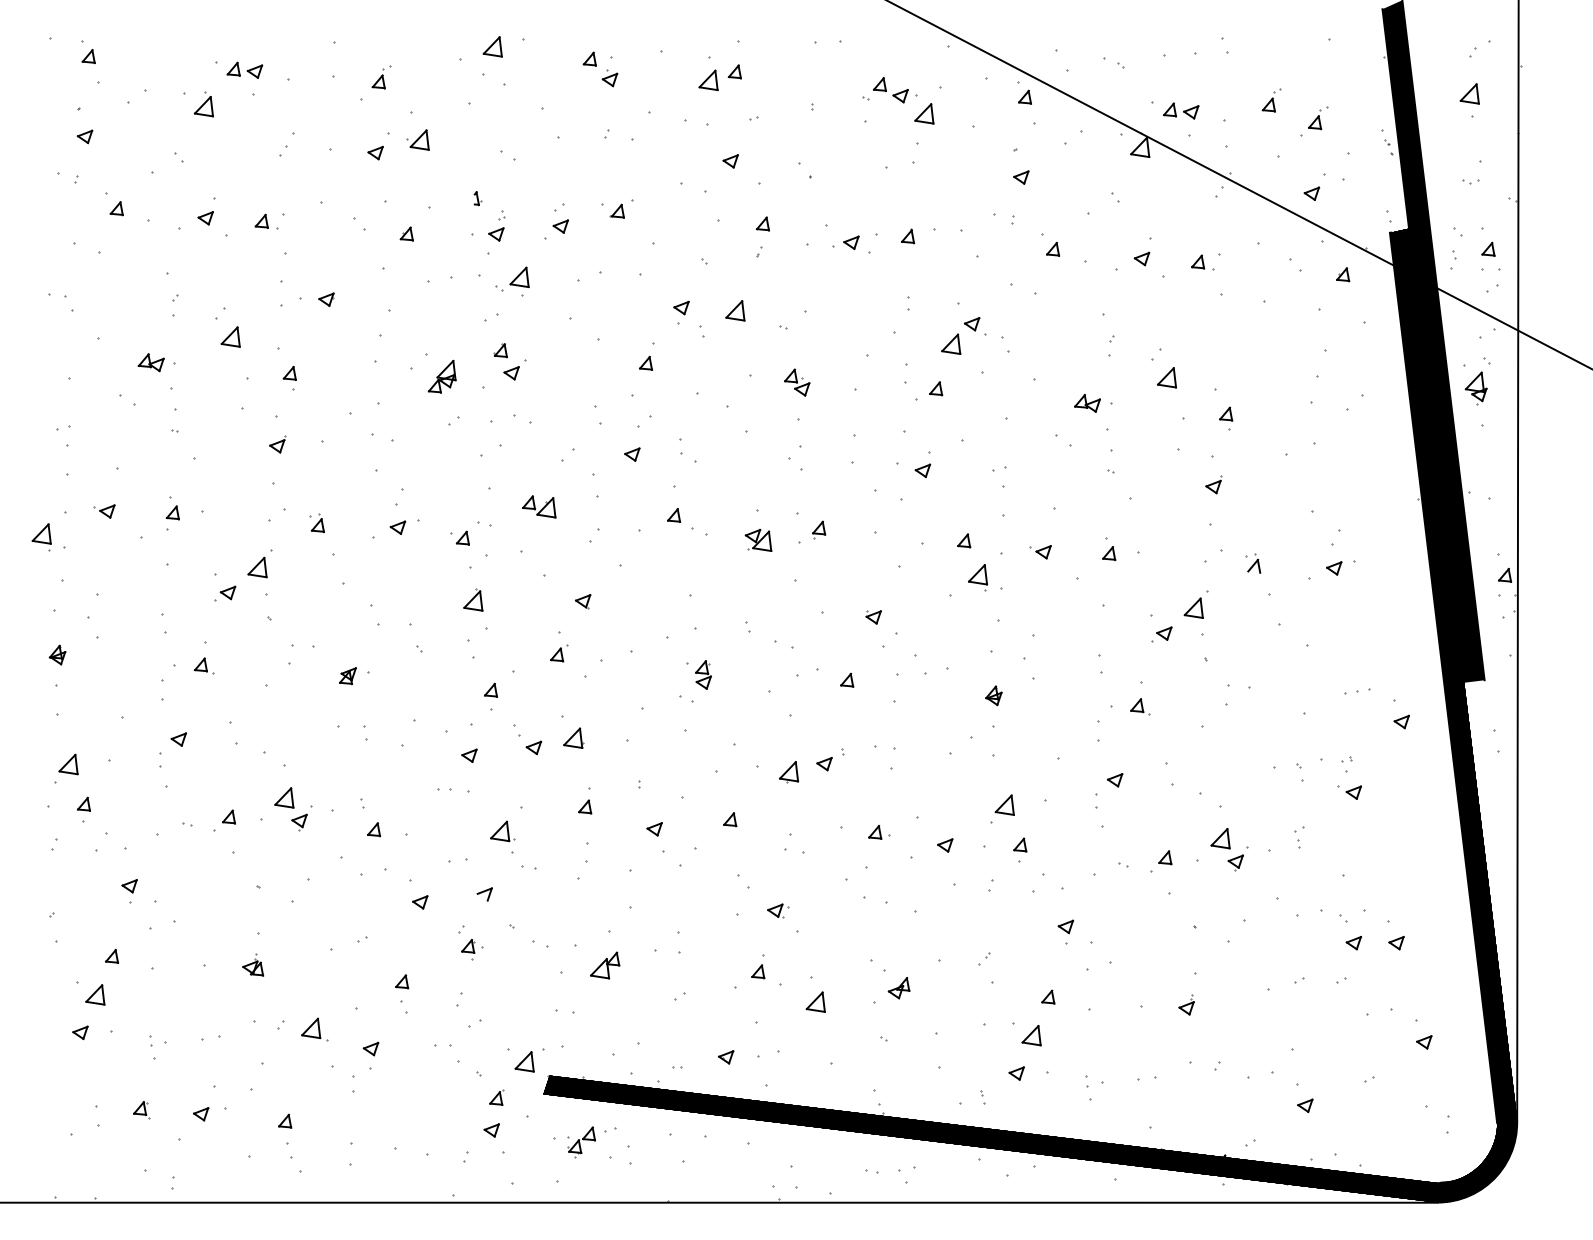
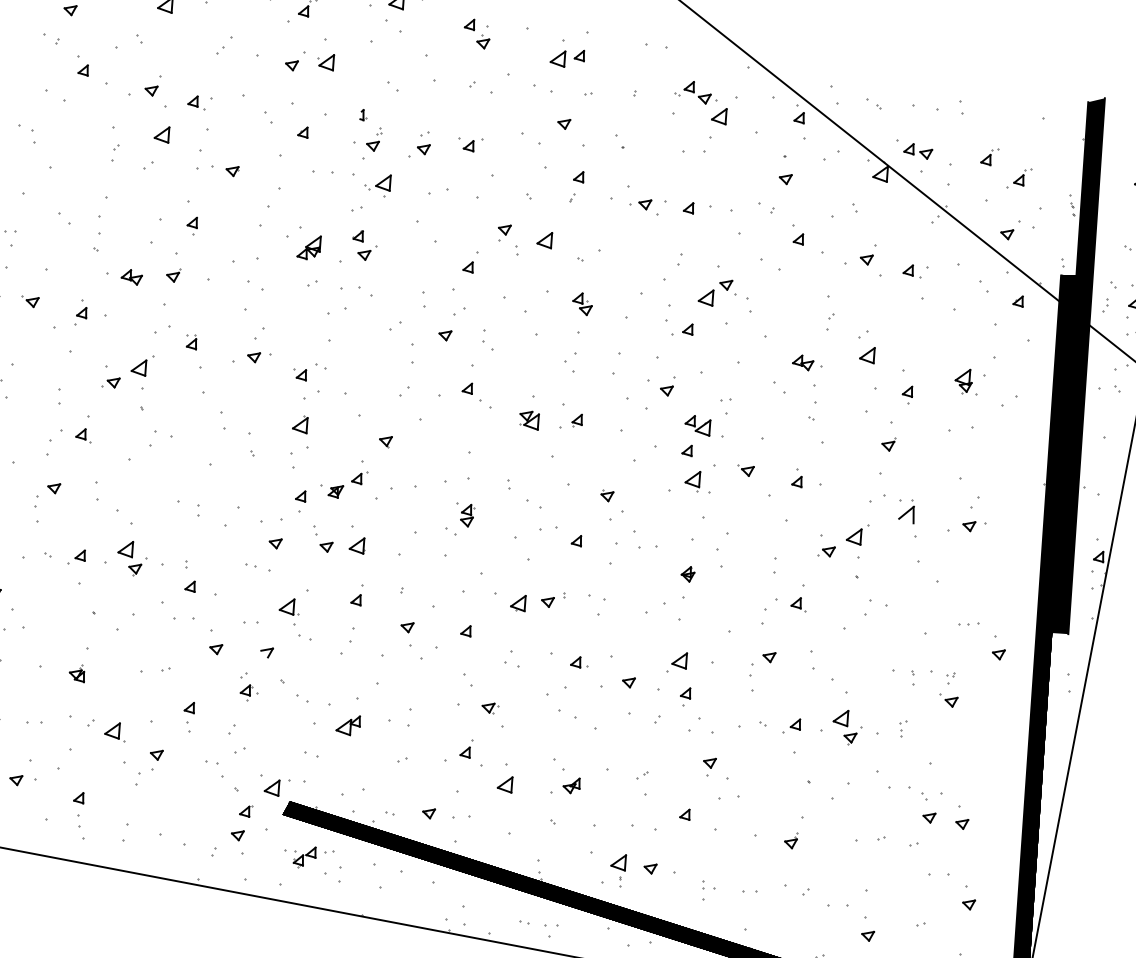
part: (230, 336) -> (162, 133), moved
part: (150, 362) -> (131, 276), moved
part: (1475, 388) -> (963, 381), moved
part: (539, 506) -> (698, 424), moved
part: (1253, 563) -> (907, 510), size x1.6
part: (347, 676) -> (335, 491), moved
part: (1031, 1035) -> (619, 861), moved

